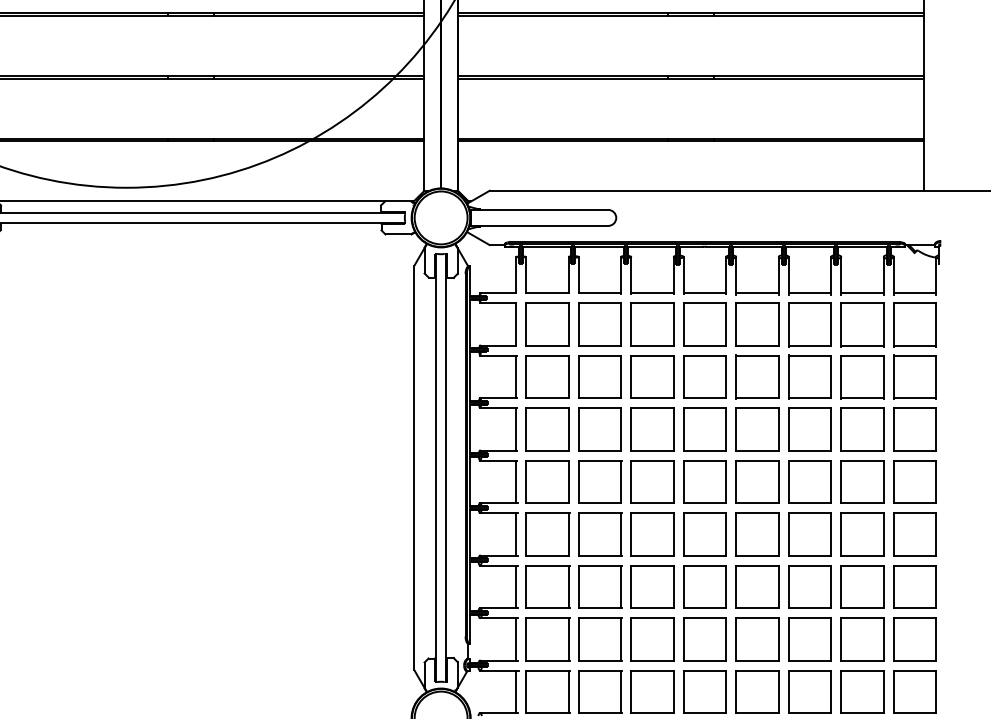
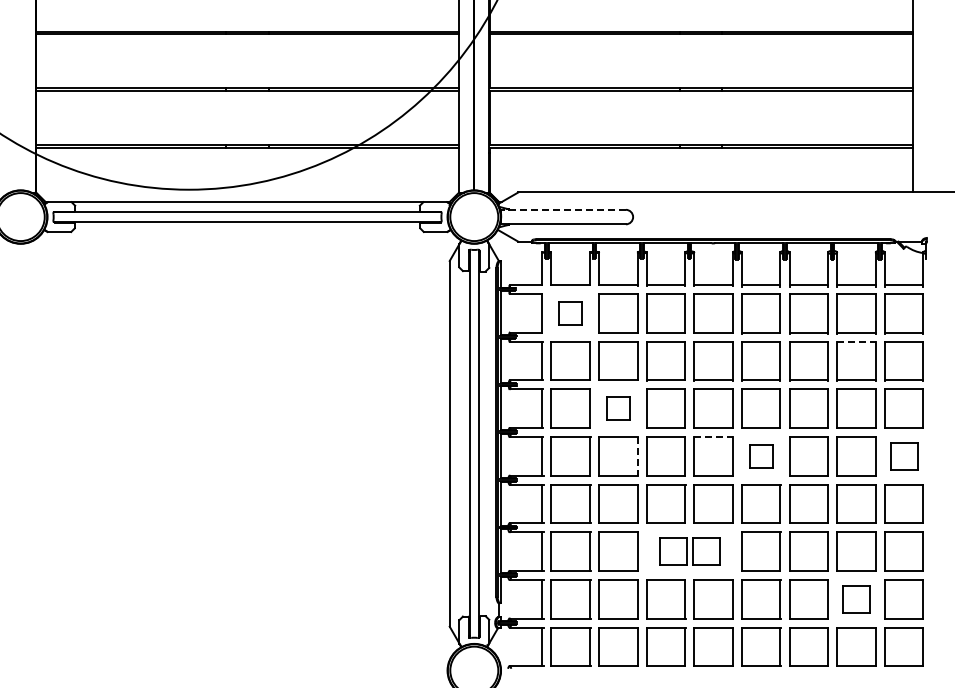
line: (539, 209) -> (563, 209), solid -> dashed
part: (547, 324) -> (570, 313), size x0.6
line: (862, 355) -> (856, 341), solid -> dashed
part: (600, 429) -> (618, 408), size x0.6
line: (705, 460) -> (714, 437), solid -> dashed
line: (621, 481) -> (637, 456), solid -> dashed
part: (757, 481) -> (761, 456), size x0.6
part: (914, 481) -> (903, 456), size x0.7
part: (678, 586) -> (689, 551), size x0.7
part: (862, 639) -> (856, 599), size x0.7

